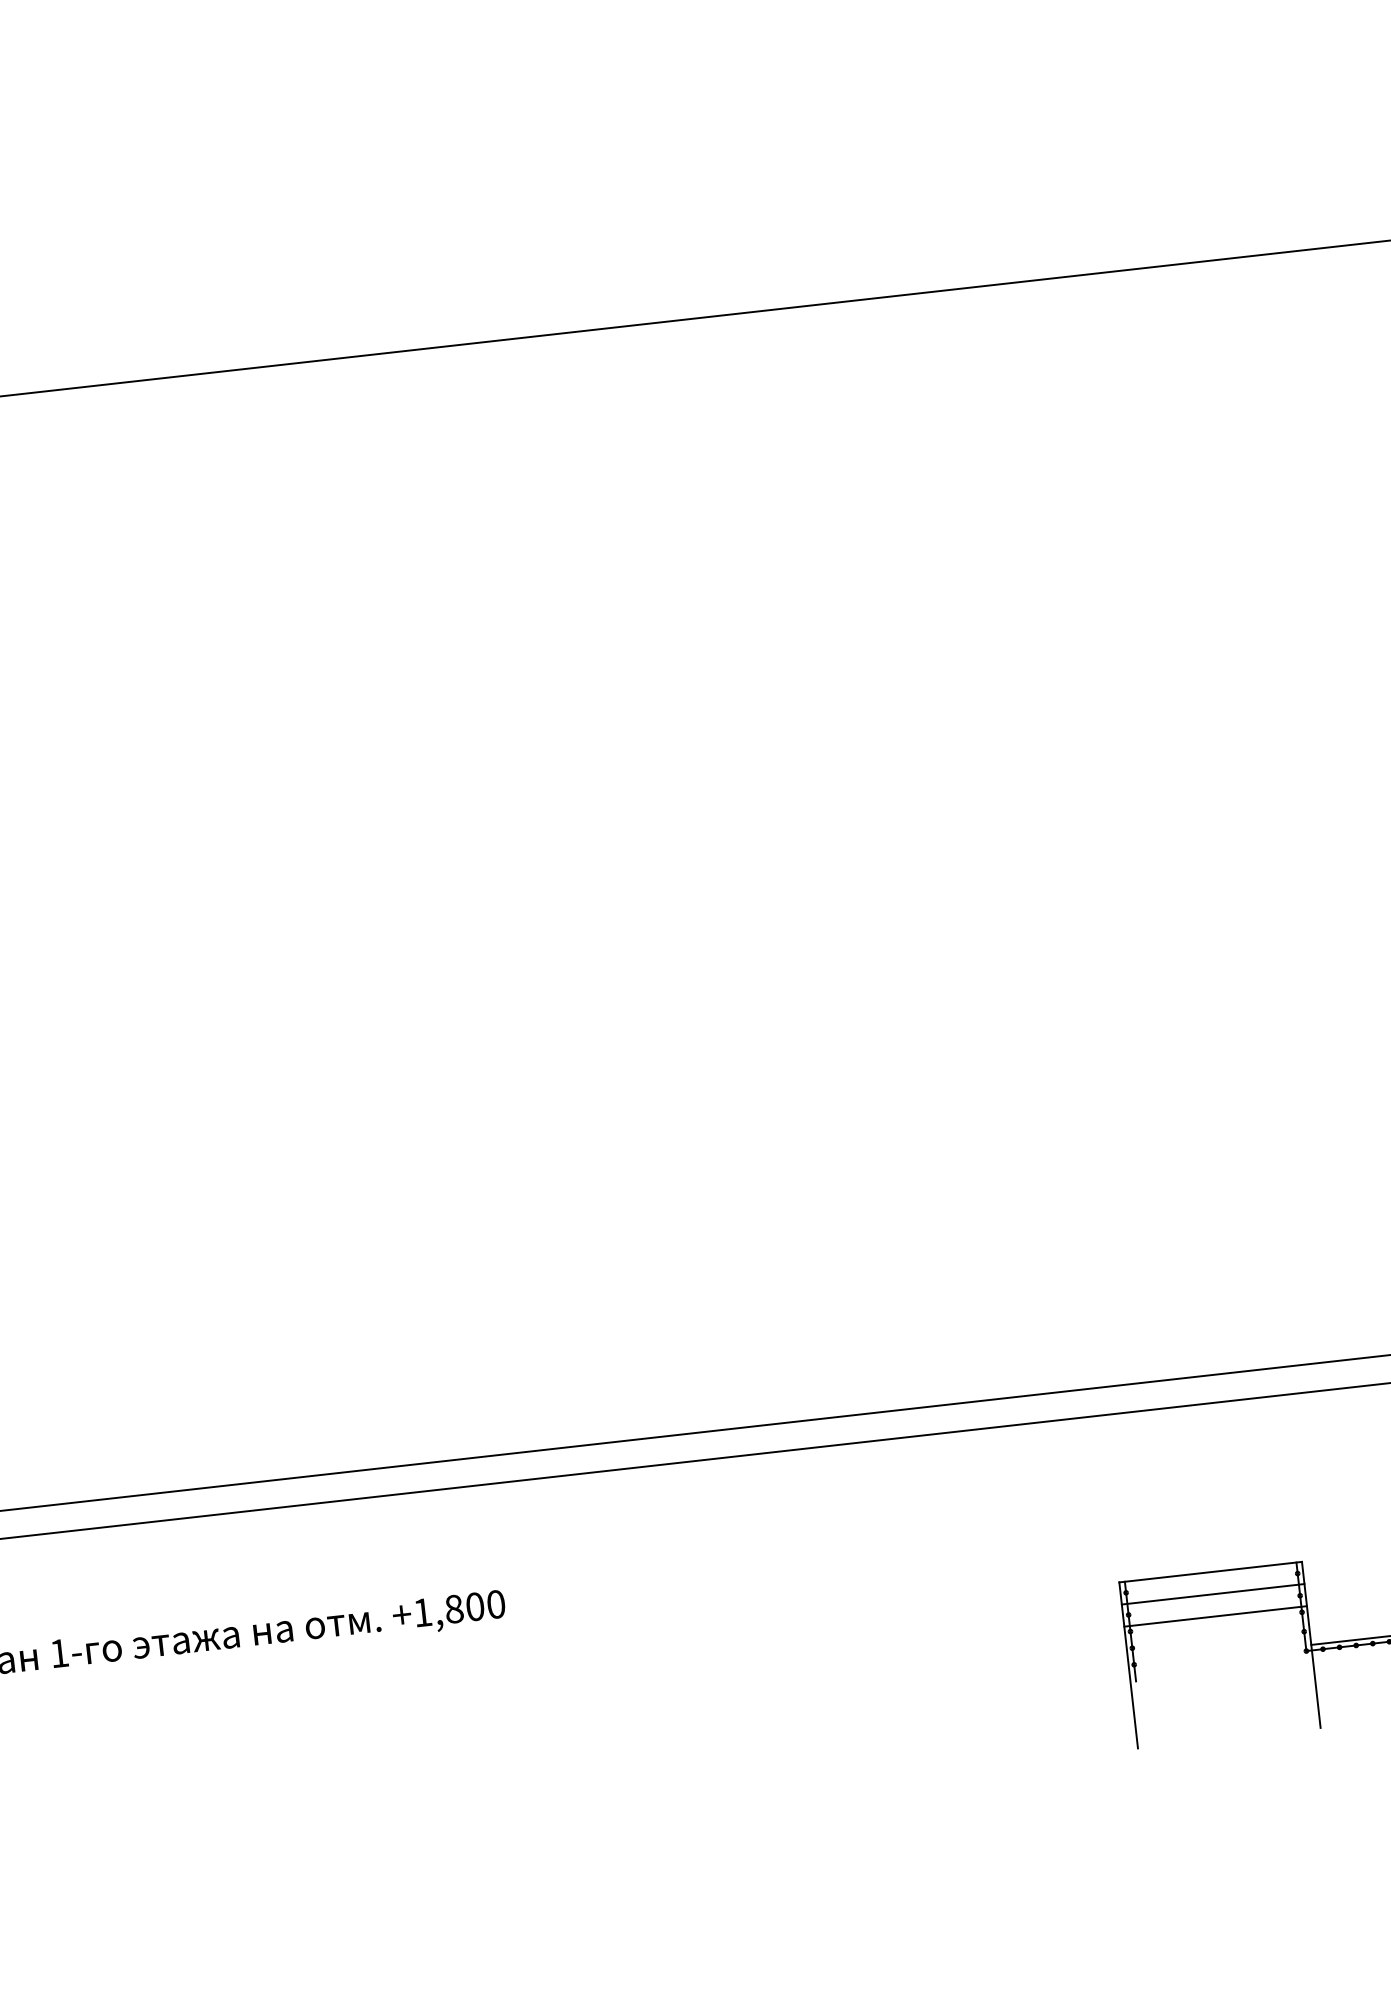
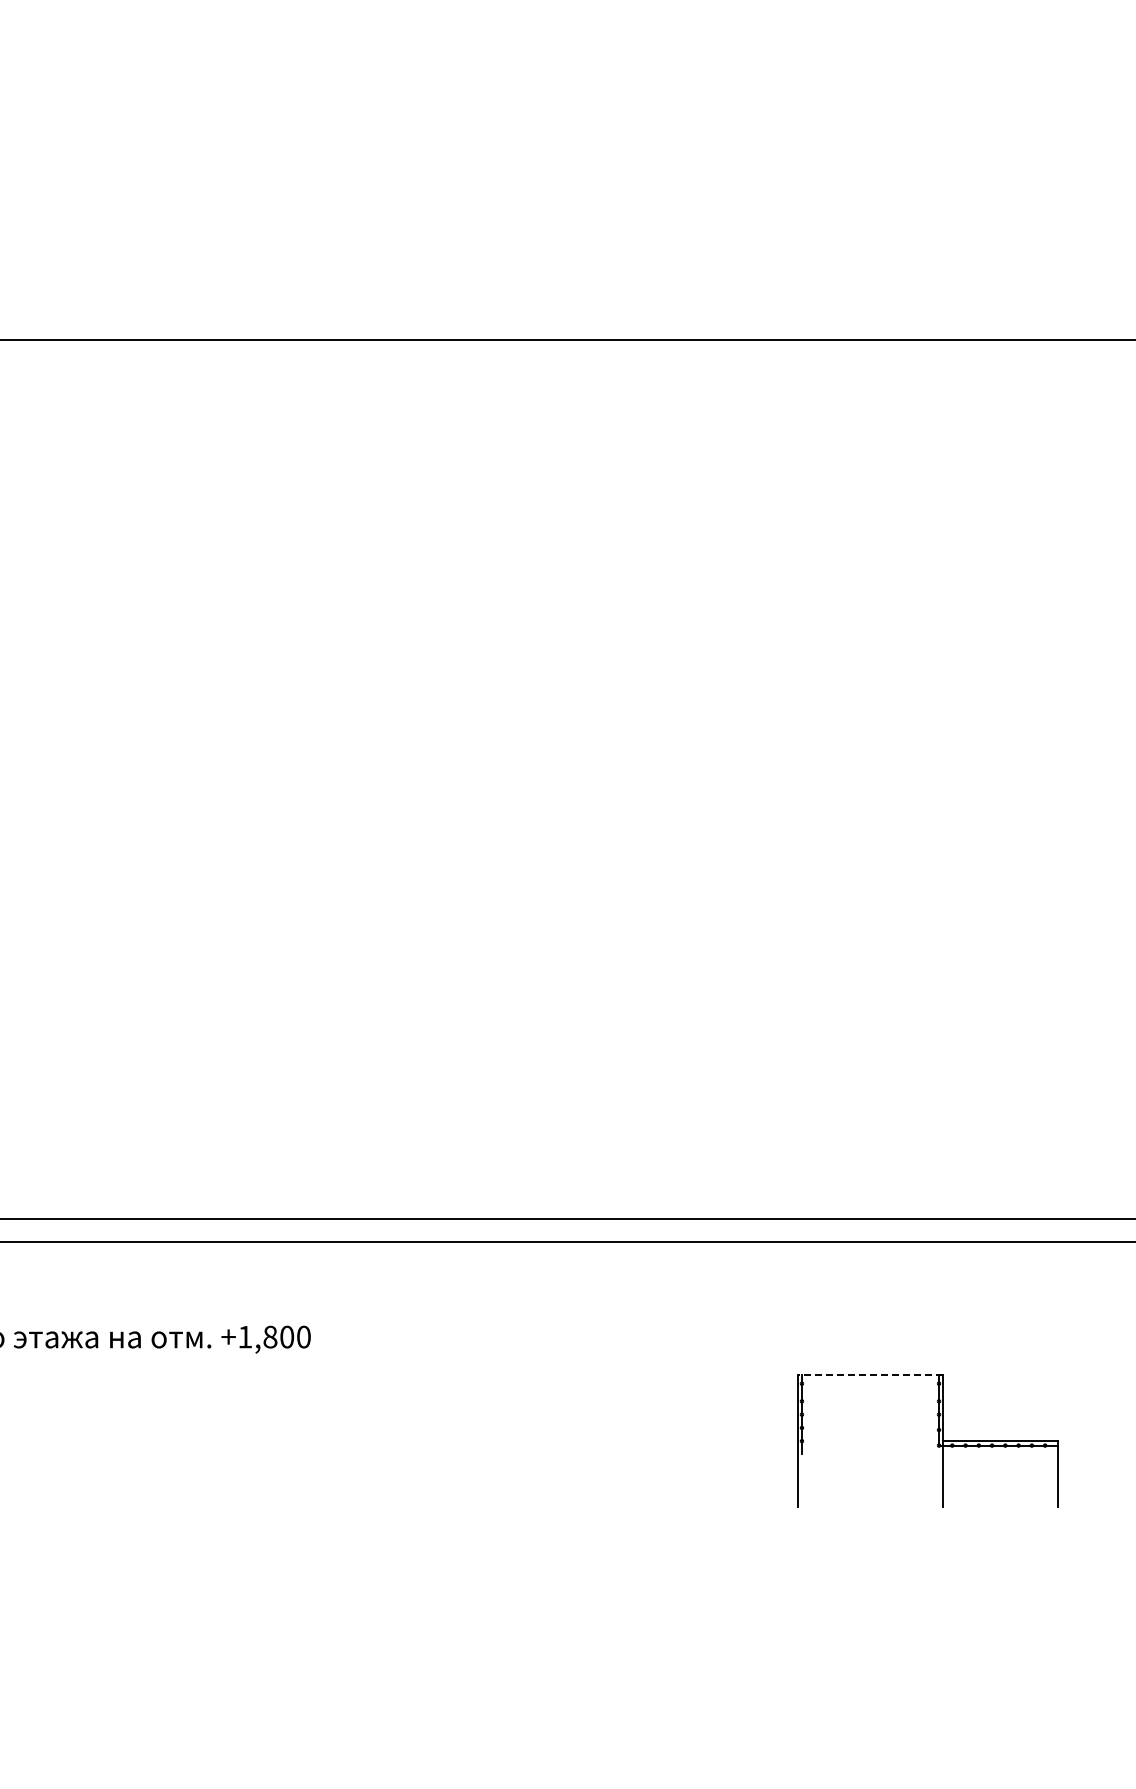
line: (1210, 1571) -> (870, 1374), solid -> dashed
line: (1213, 1594) -> (870, 1392), removed
line: (1215, 1616) -> (870, 1410), removed

